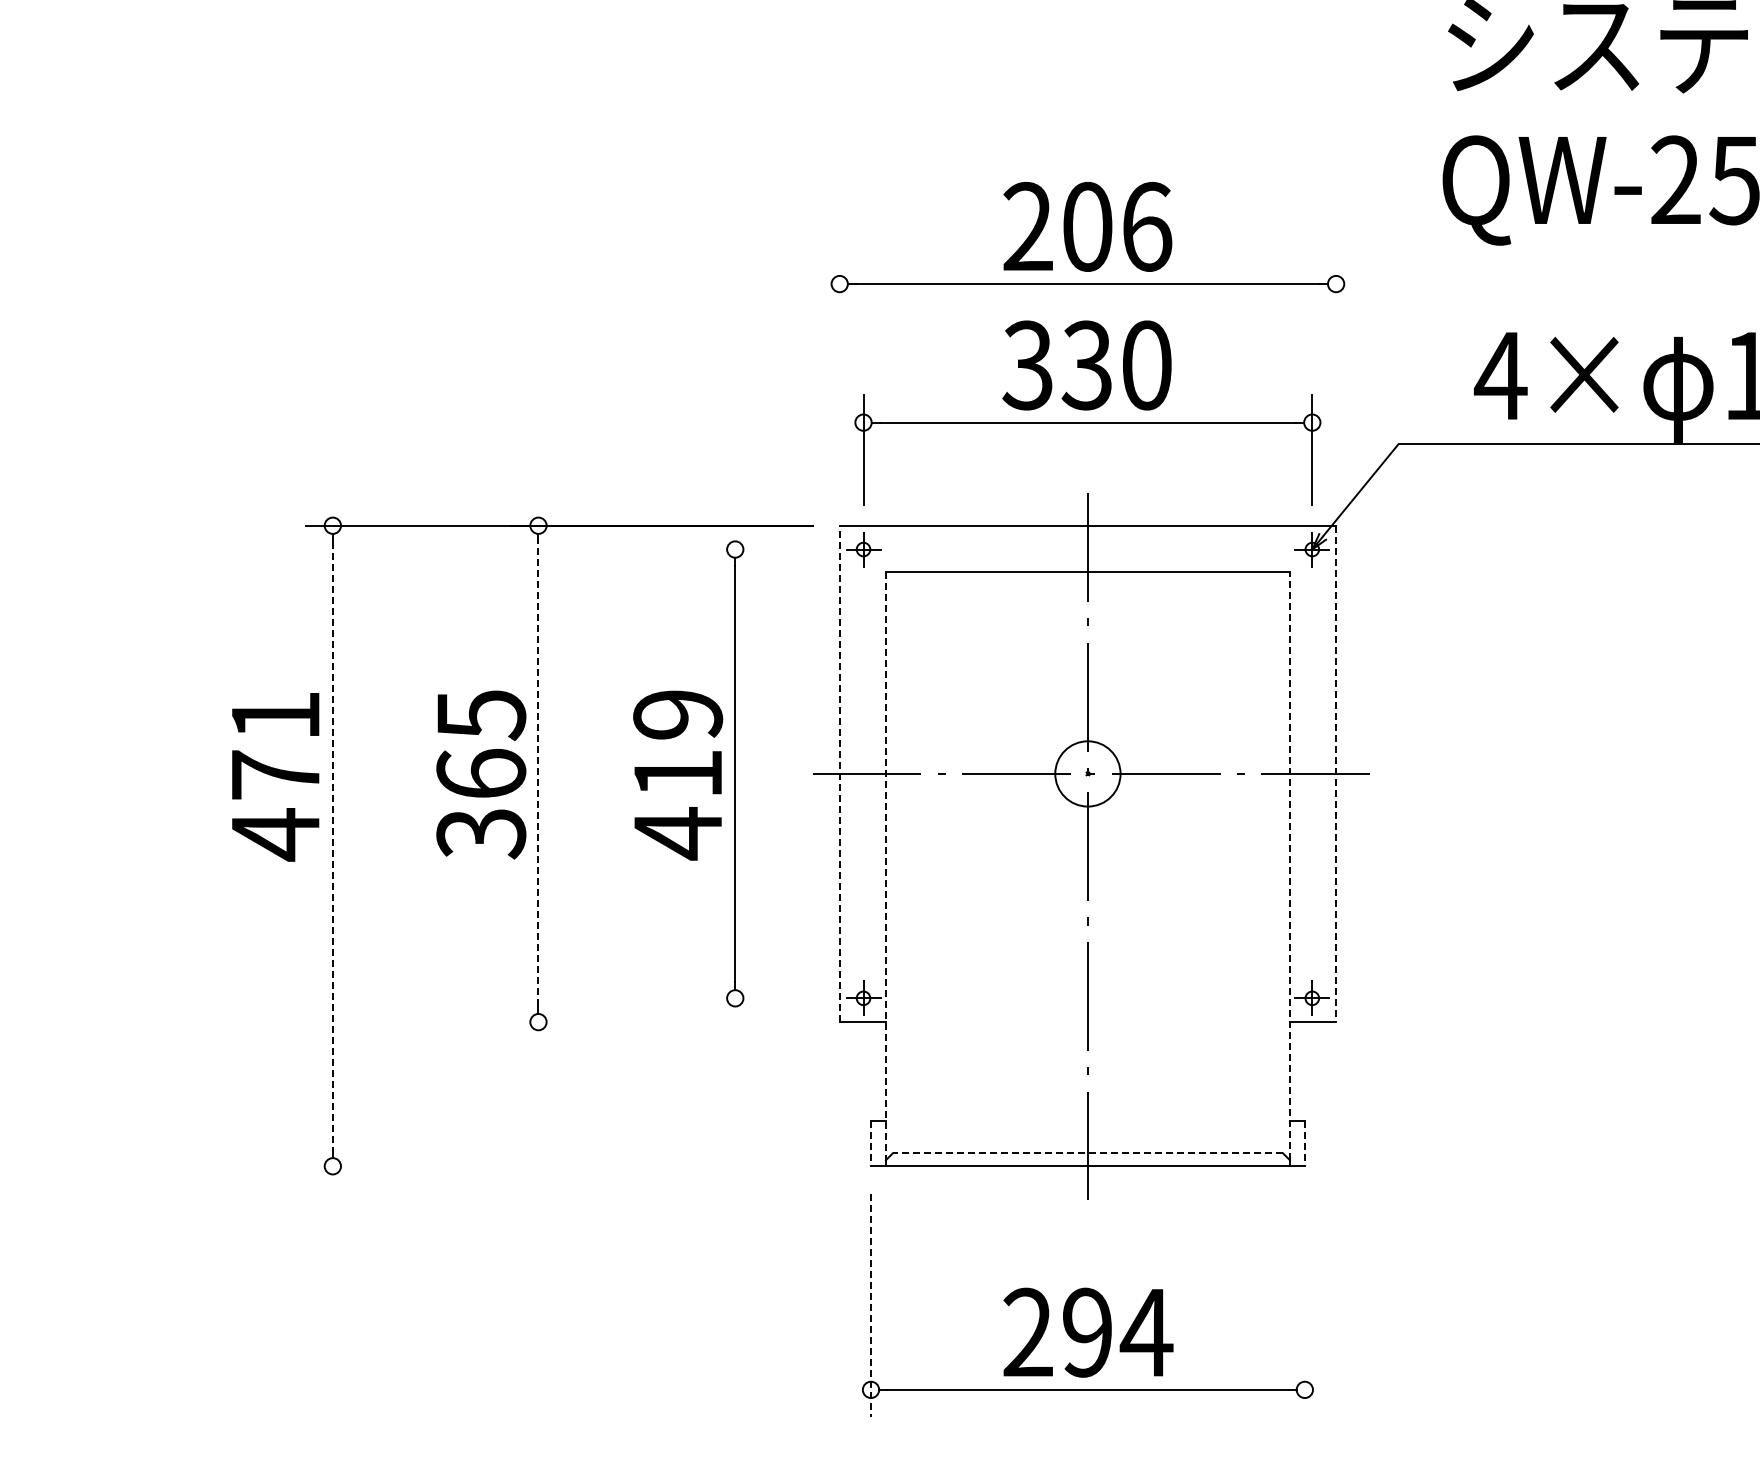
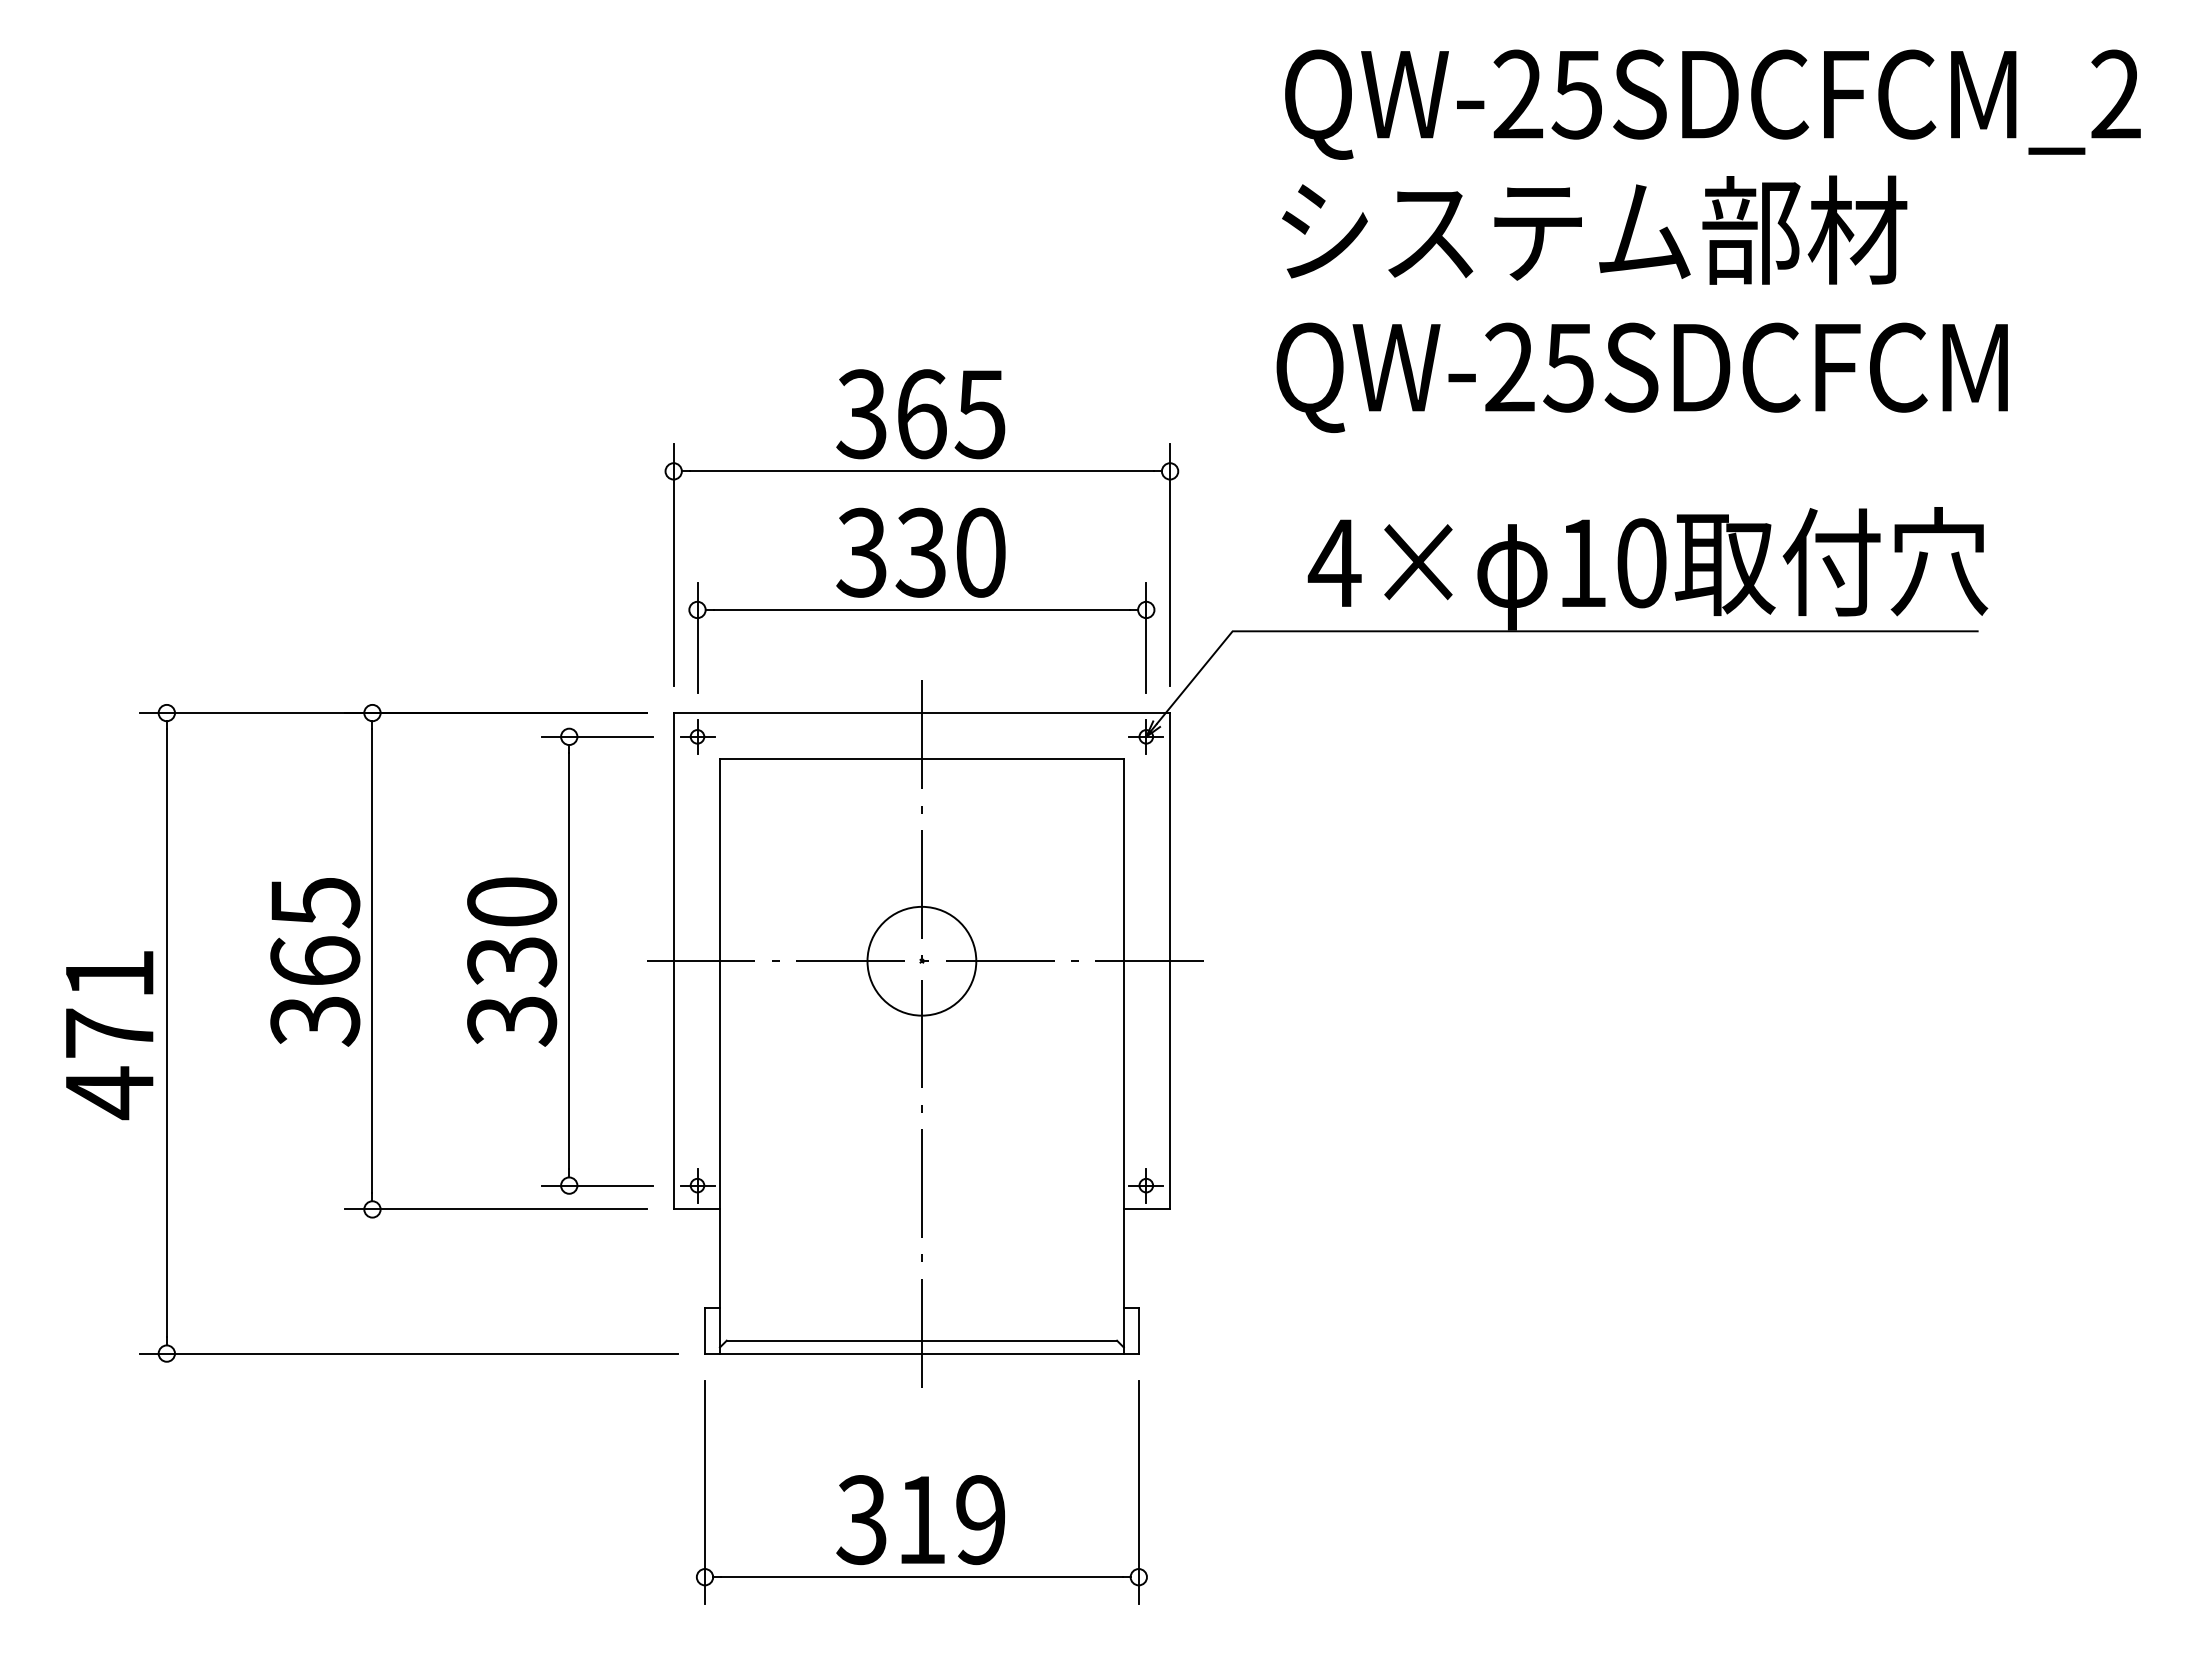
text: (1087, 227) -> (921, 414), 206 -> 365
line: (839, 377) -> (673, 564), added
line: (1336, 377) -> (1170, 564), added
line: (763, 549) -> (597, 736), added
line: (839, 773) -> (673, 960), dashed -> solid
circle: (1087, 773) -> (921, 960), size x1.67
line: (538, 774) -> (372, 961), dashed -> solid
line: (1336, 774) -> (1170, 961), dashed -> solid
text: (678, 775) -> (512, 962), 419 -> 330
text: (275, 777) -> (109, 1035), moved
line: (332, 846) -> (166, 1033), dashed -> solid
line: (1289, 865) -> (1123, 1052), dashed -> solid
line: (885, 866) -> (719, 1053), dashed -> solid
line: (763, 998) -> (597, 1185), added
line: (661, 1022) -> (495, 1209), added
line: (870, 1143) -> (704, 1330), dashed -> solid
line: (1304, 1143) -> (1138, 1330), dashed -> solid
line: (1087, 1153) -> (921, 1340), dashed -> solid
line: (574, 1166) -> (408, 1353), added
line: (870, 1305) -> (704, 1492), dashed -> solid
line: (1304, 1305) -> (1138, 1492), added
text: (1087, 1333) -> (921, 1520), 294 -> 319

